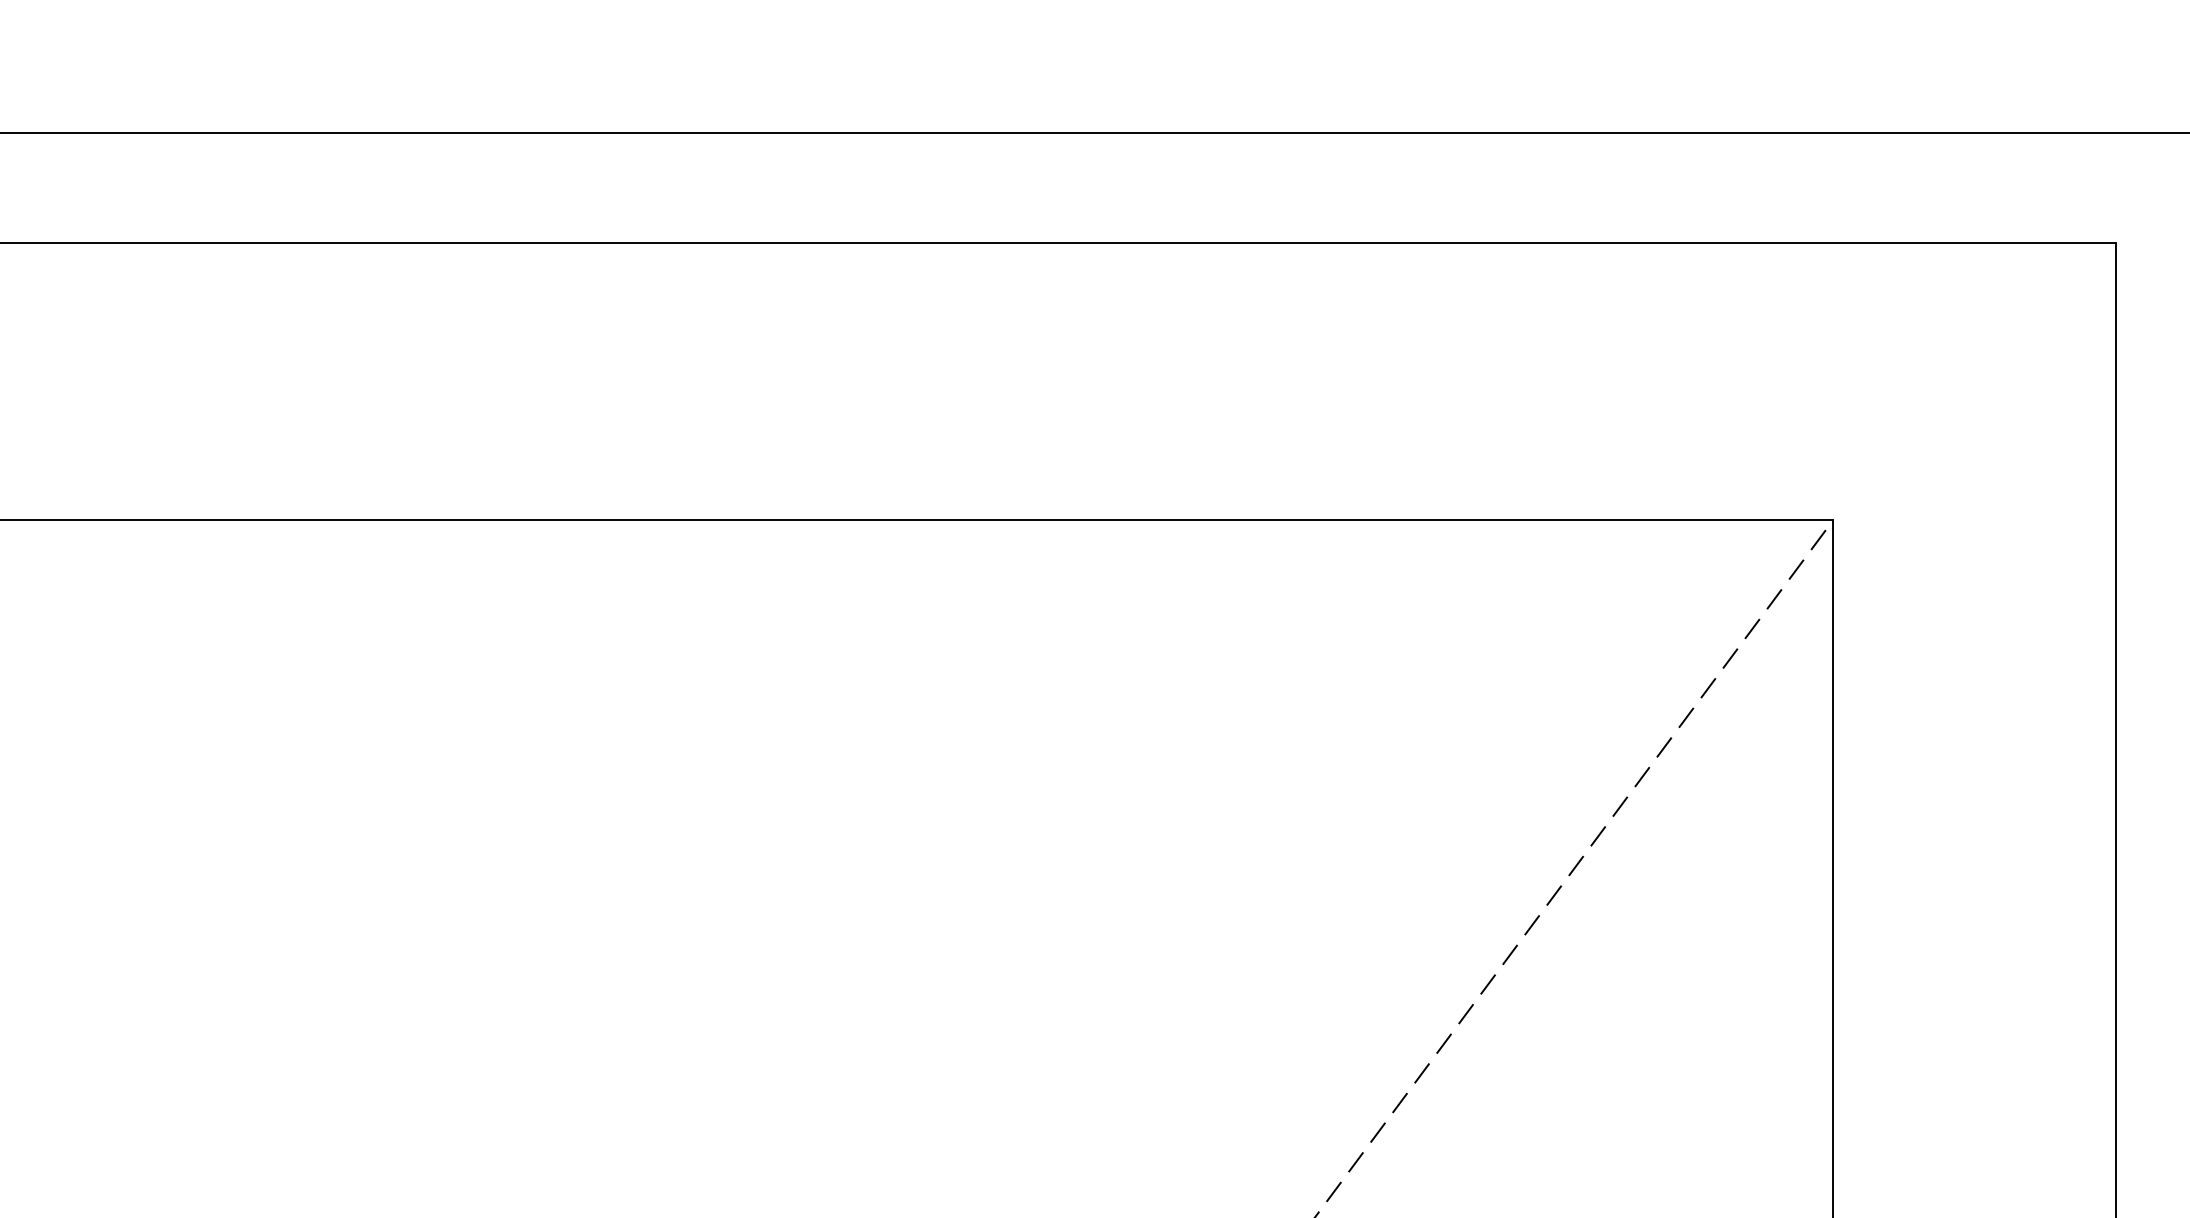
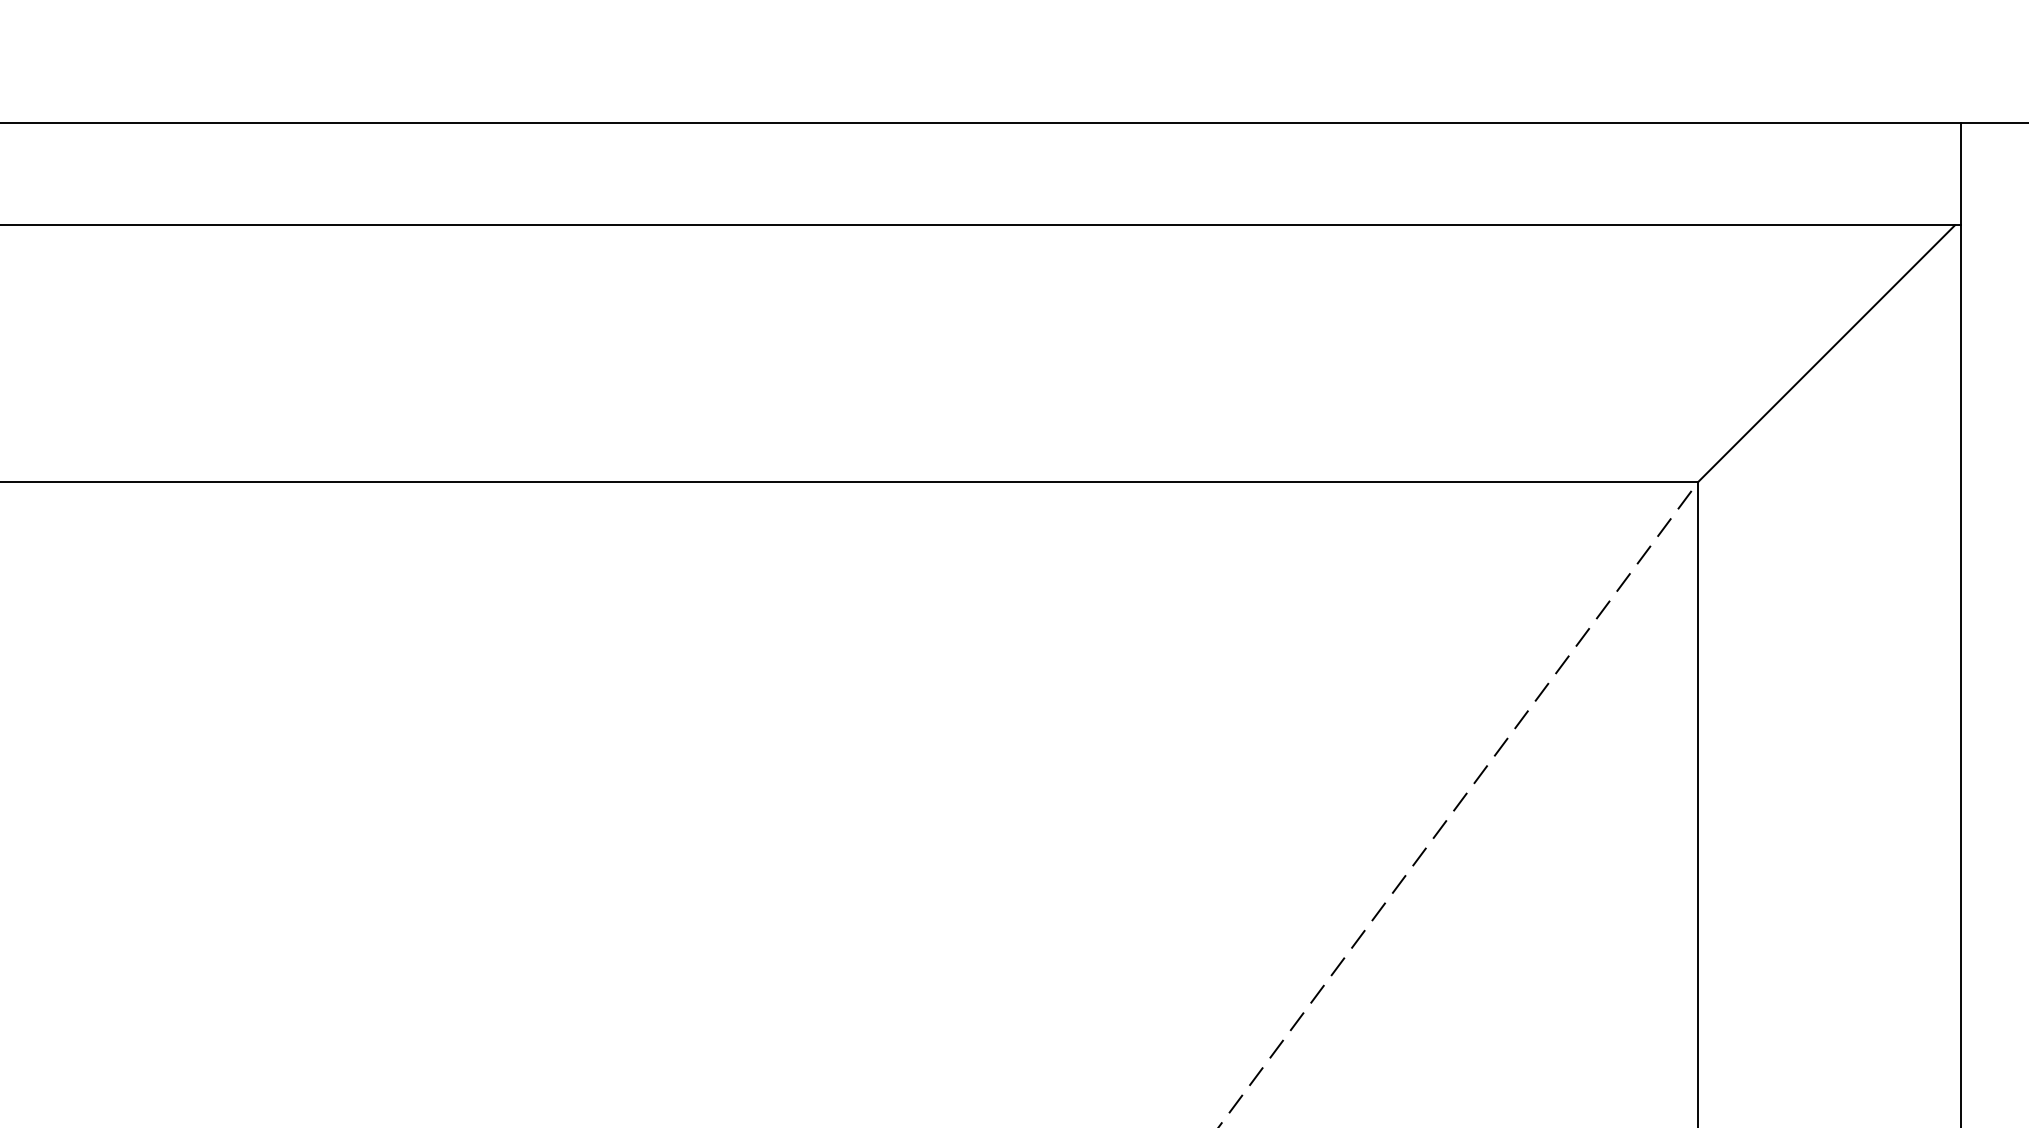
line: (2116, 187) -> (1960, 173), added
line: (1971, 381) -> (1826, 353), added

